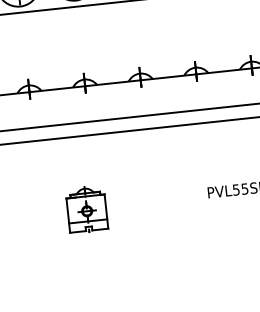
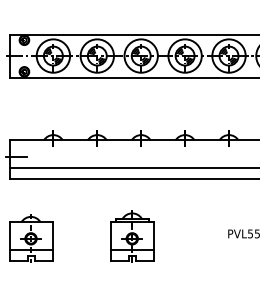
part: (87, 209) -> (132, 236), size x1.43

